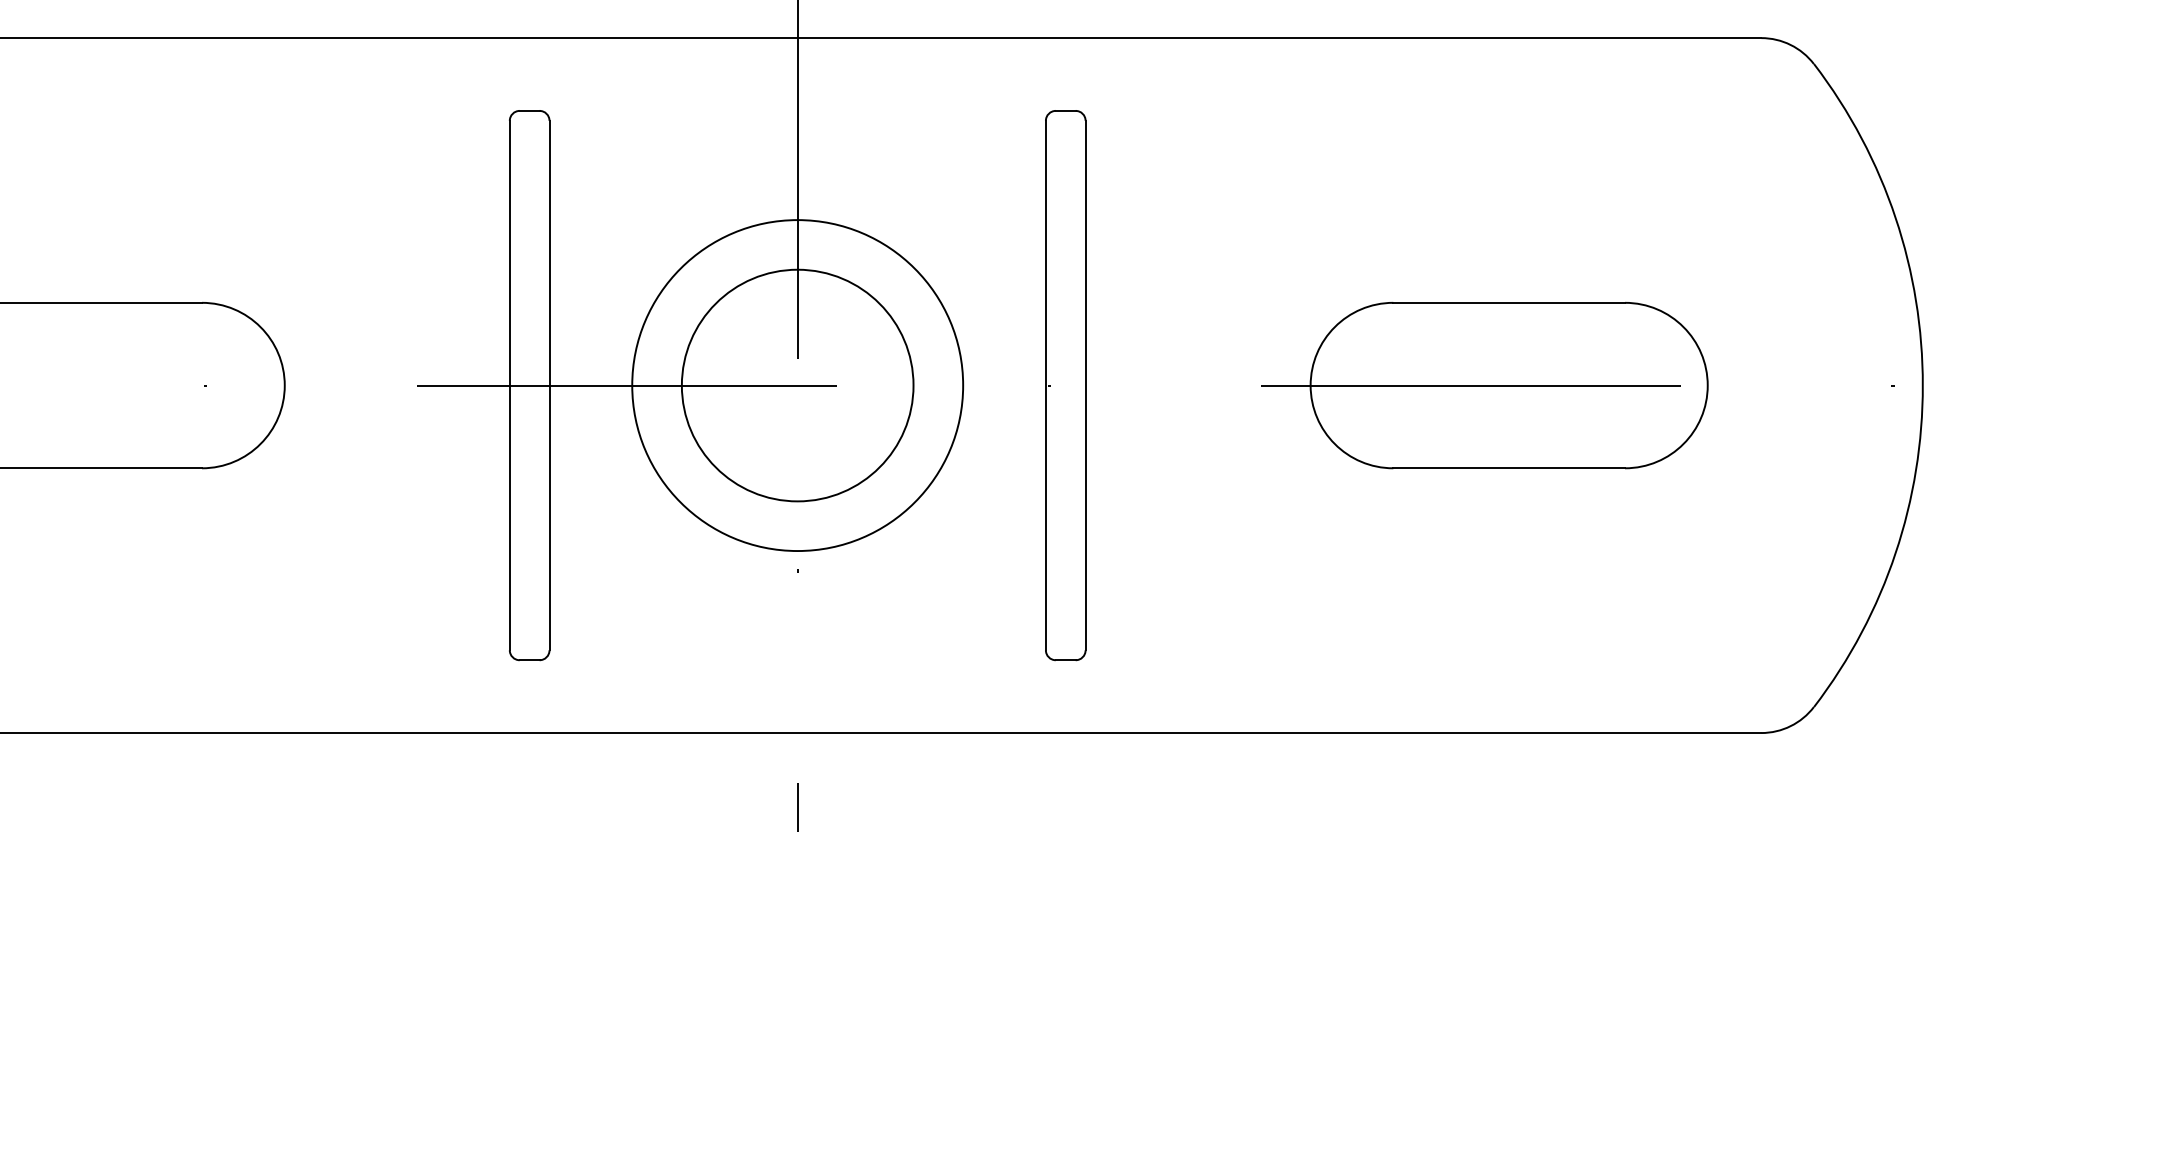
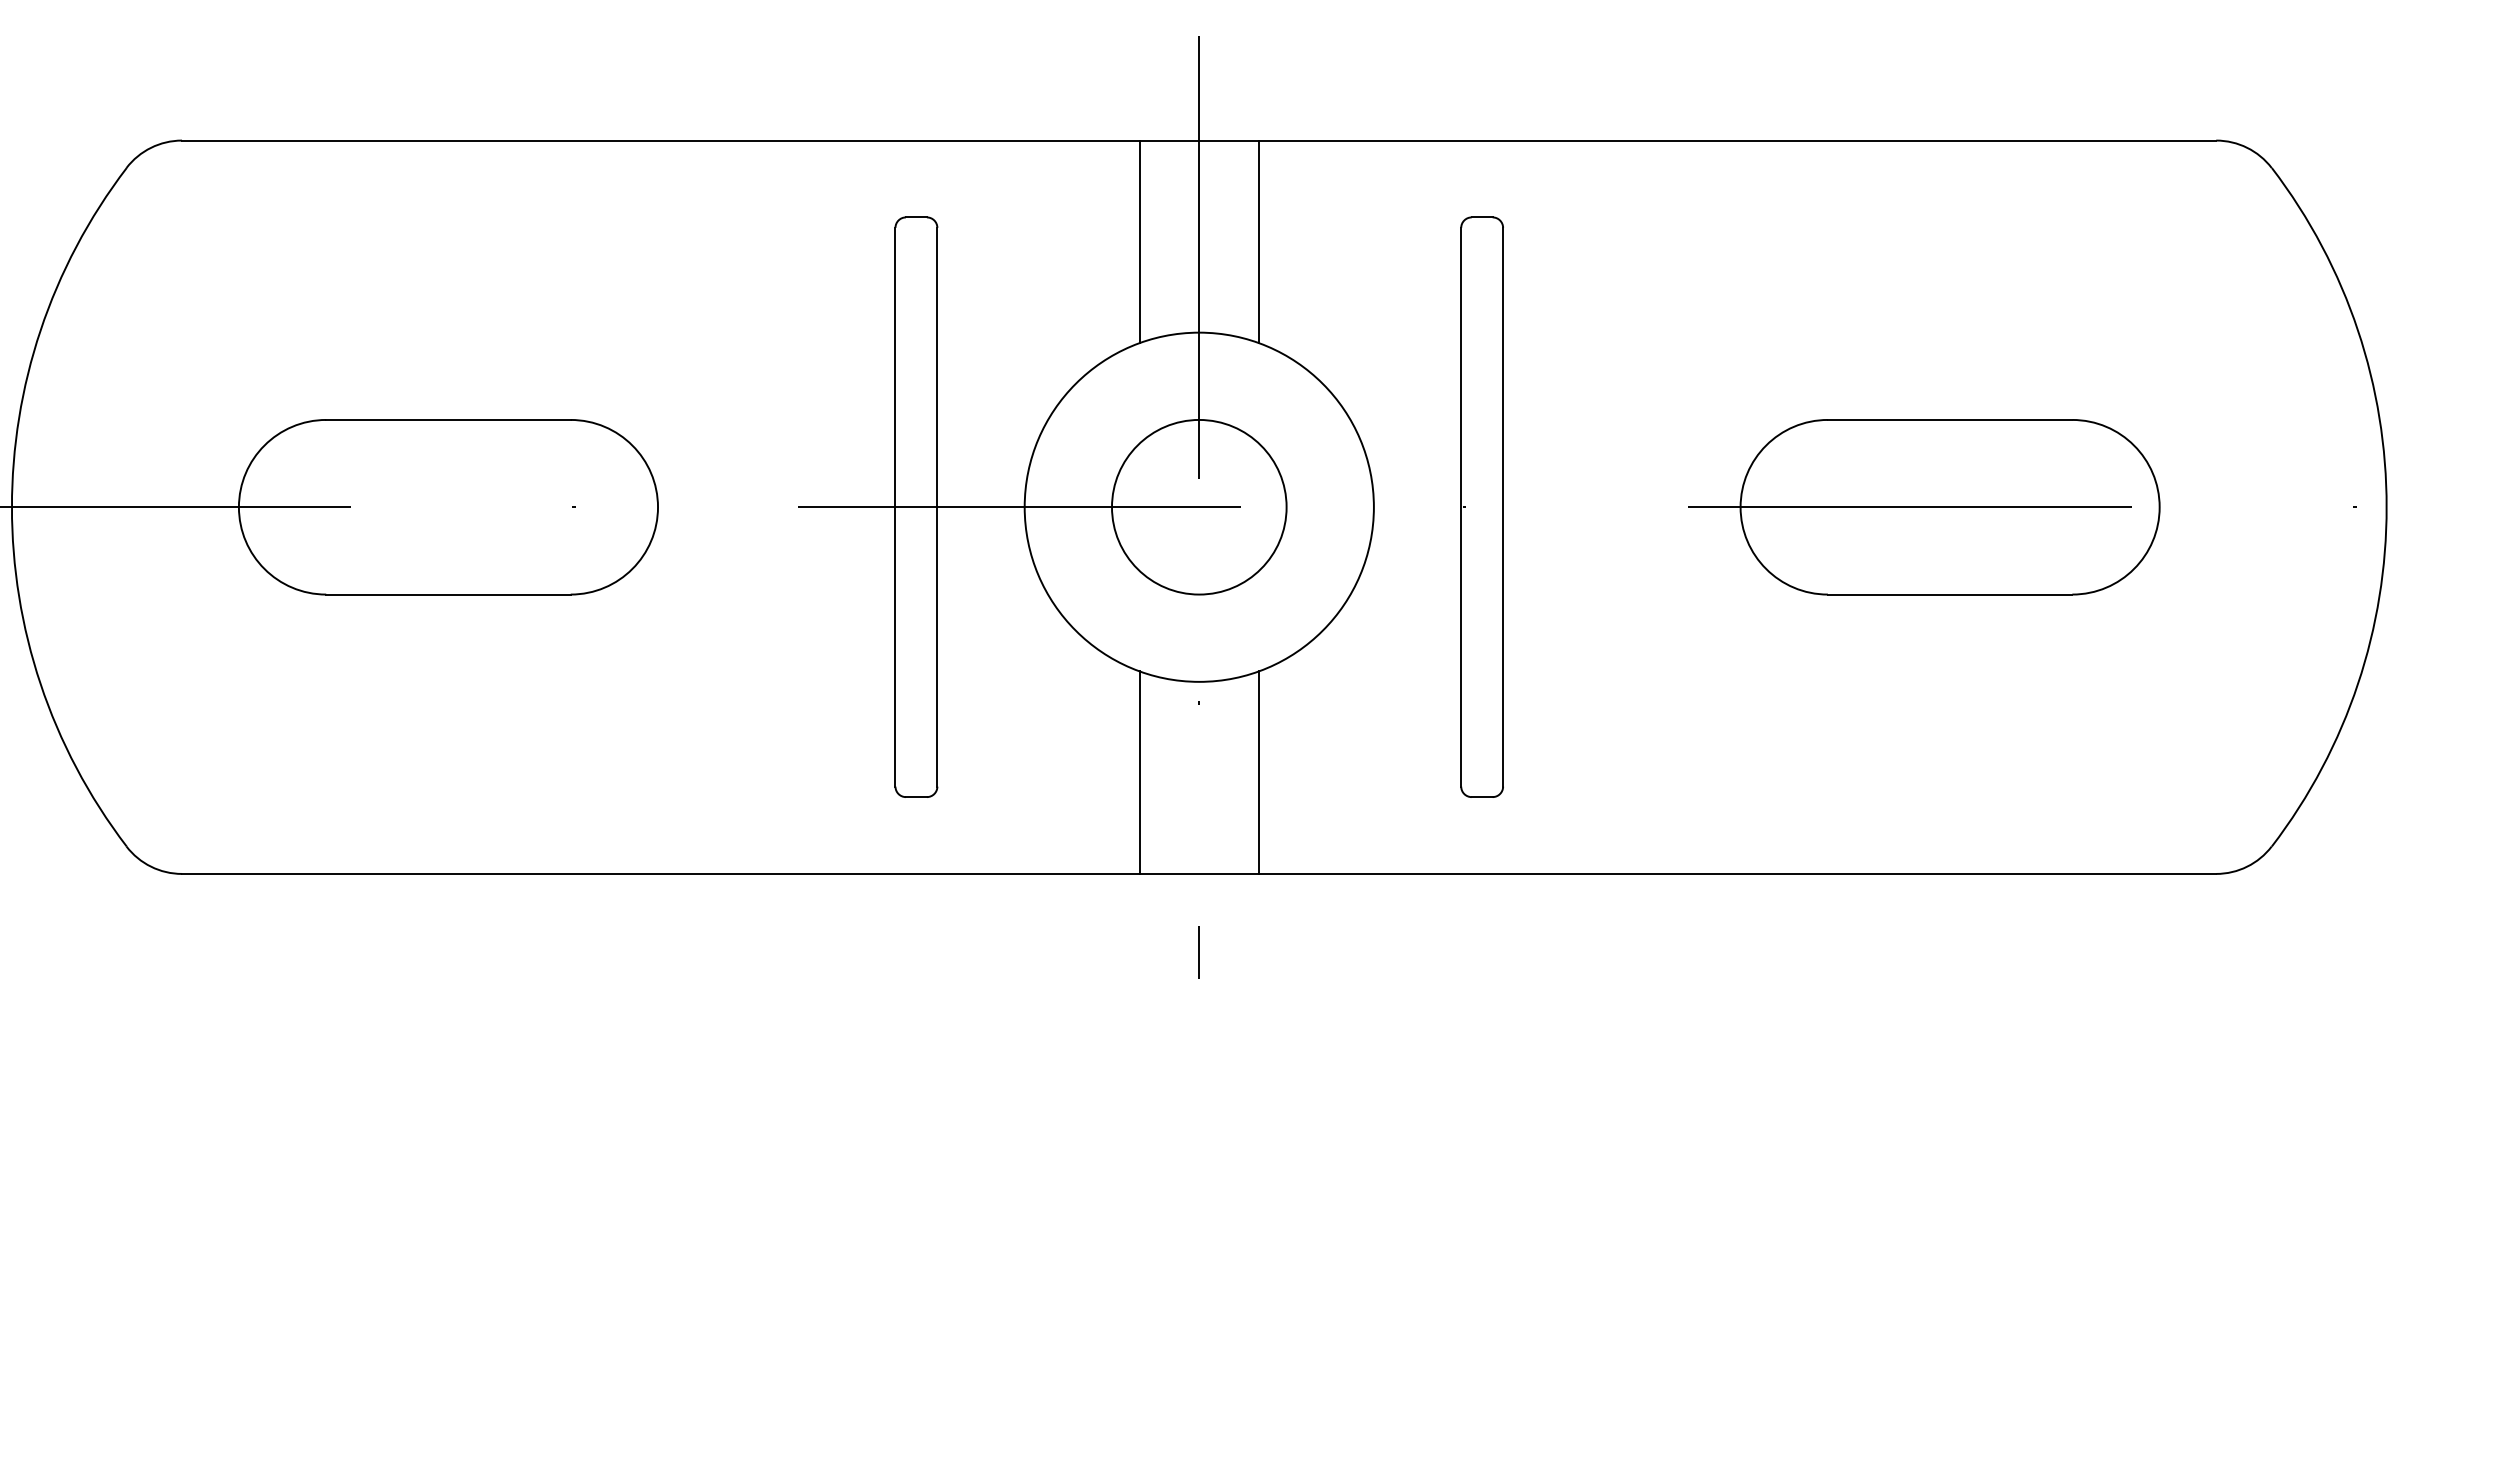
line: (741, 133) -> (1139, 241), added
line: (853, 133) -> (1258, 241), added
circle: (797, 384) -> (1199, 506), size x0.71
line: (741, 636) -> (1139, 772), added
line: (853, 636) -> (1258, 772), added

